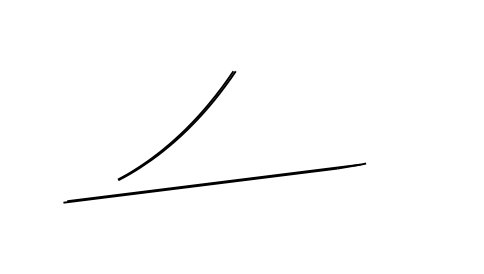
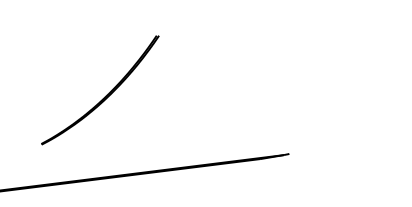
part: (182, 131) -> (105, 95), moved

